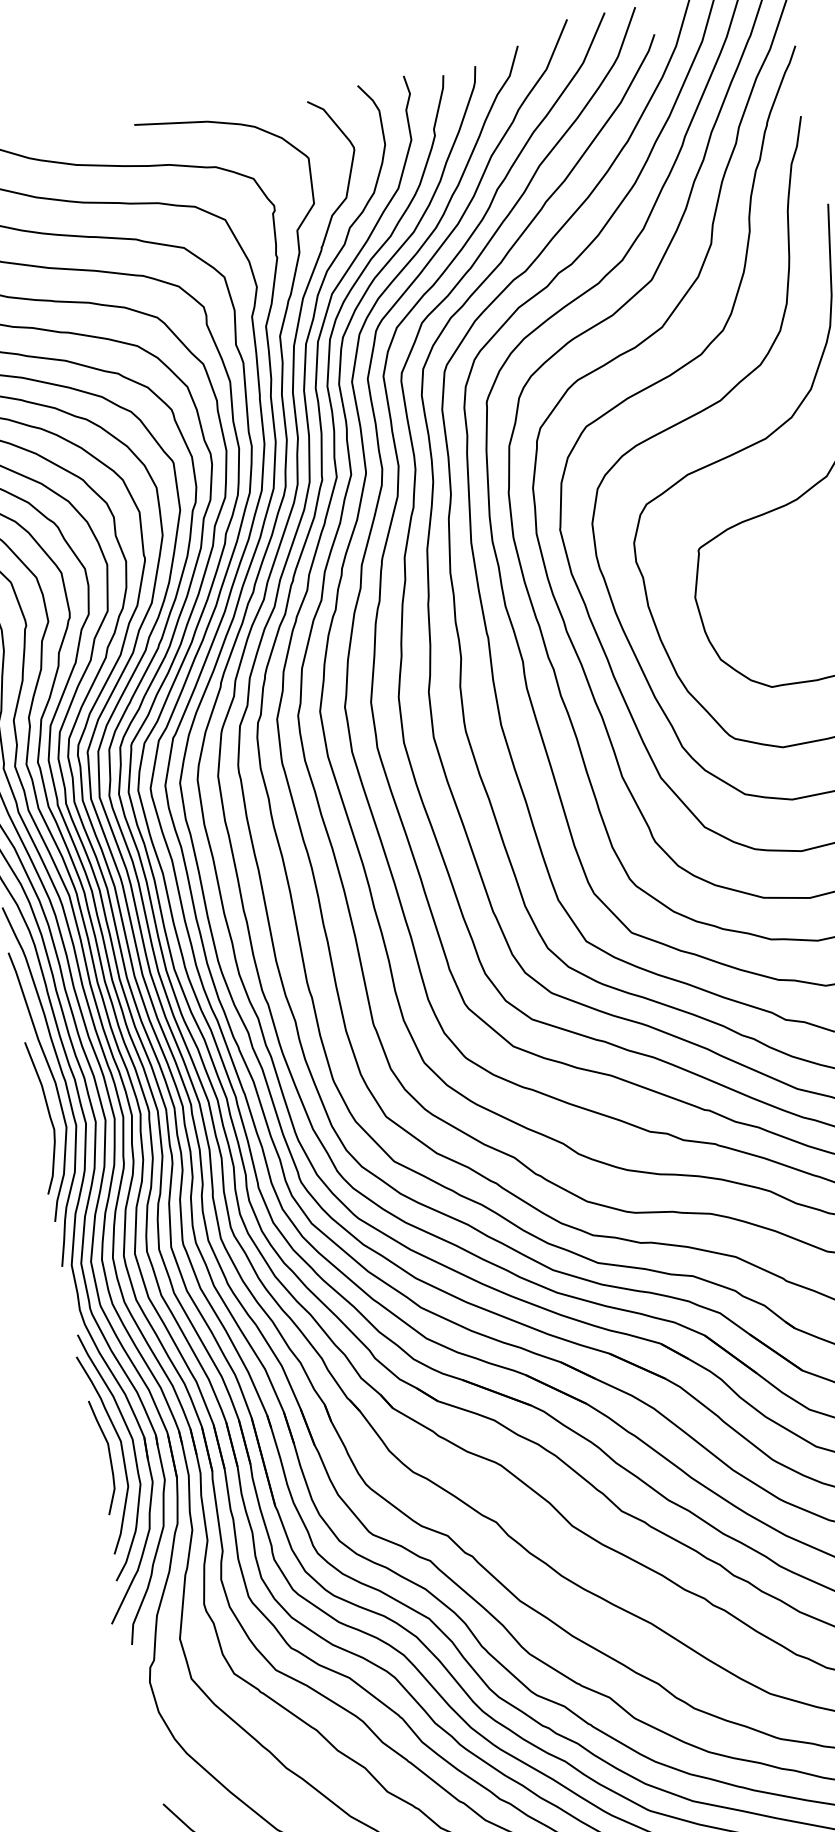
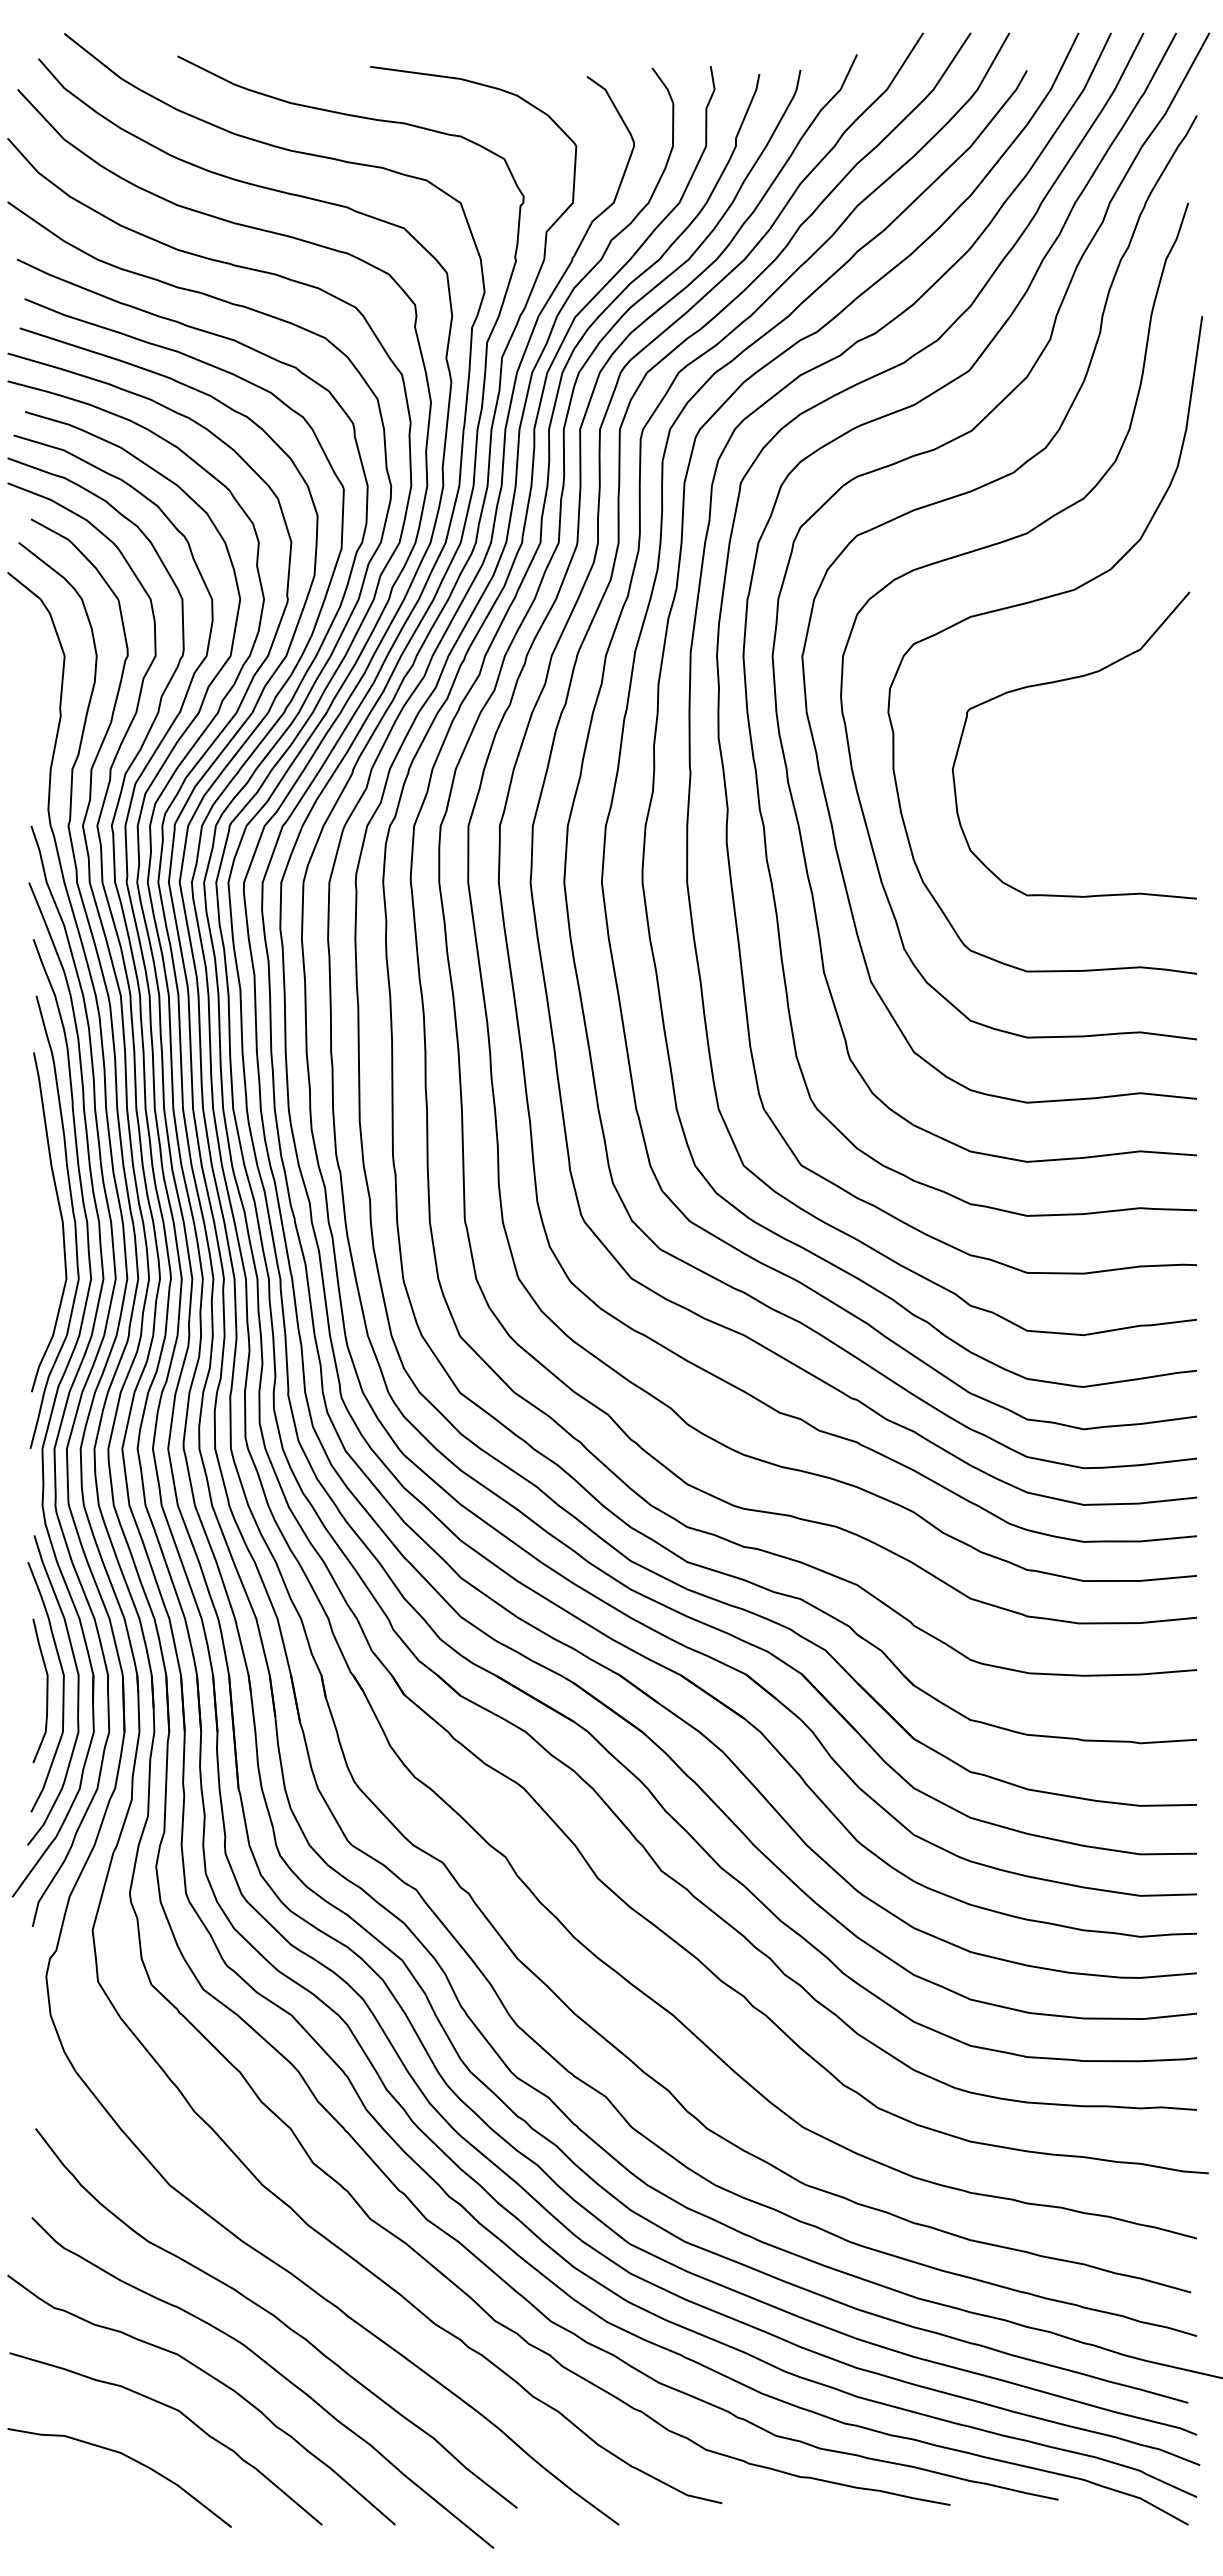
curve: (49, 1116) -> (47, 1261), removed

